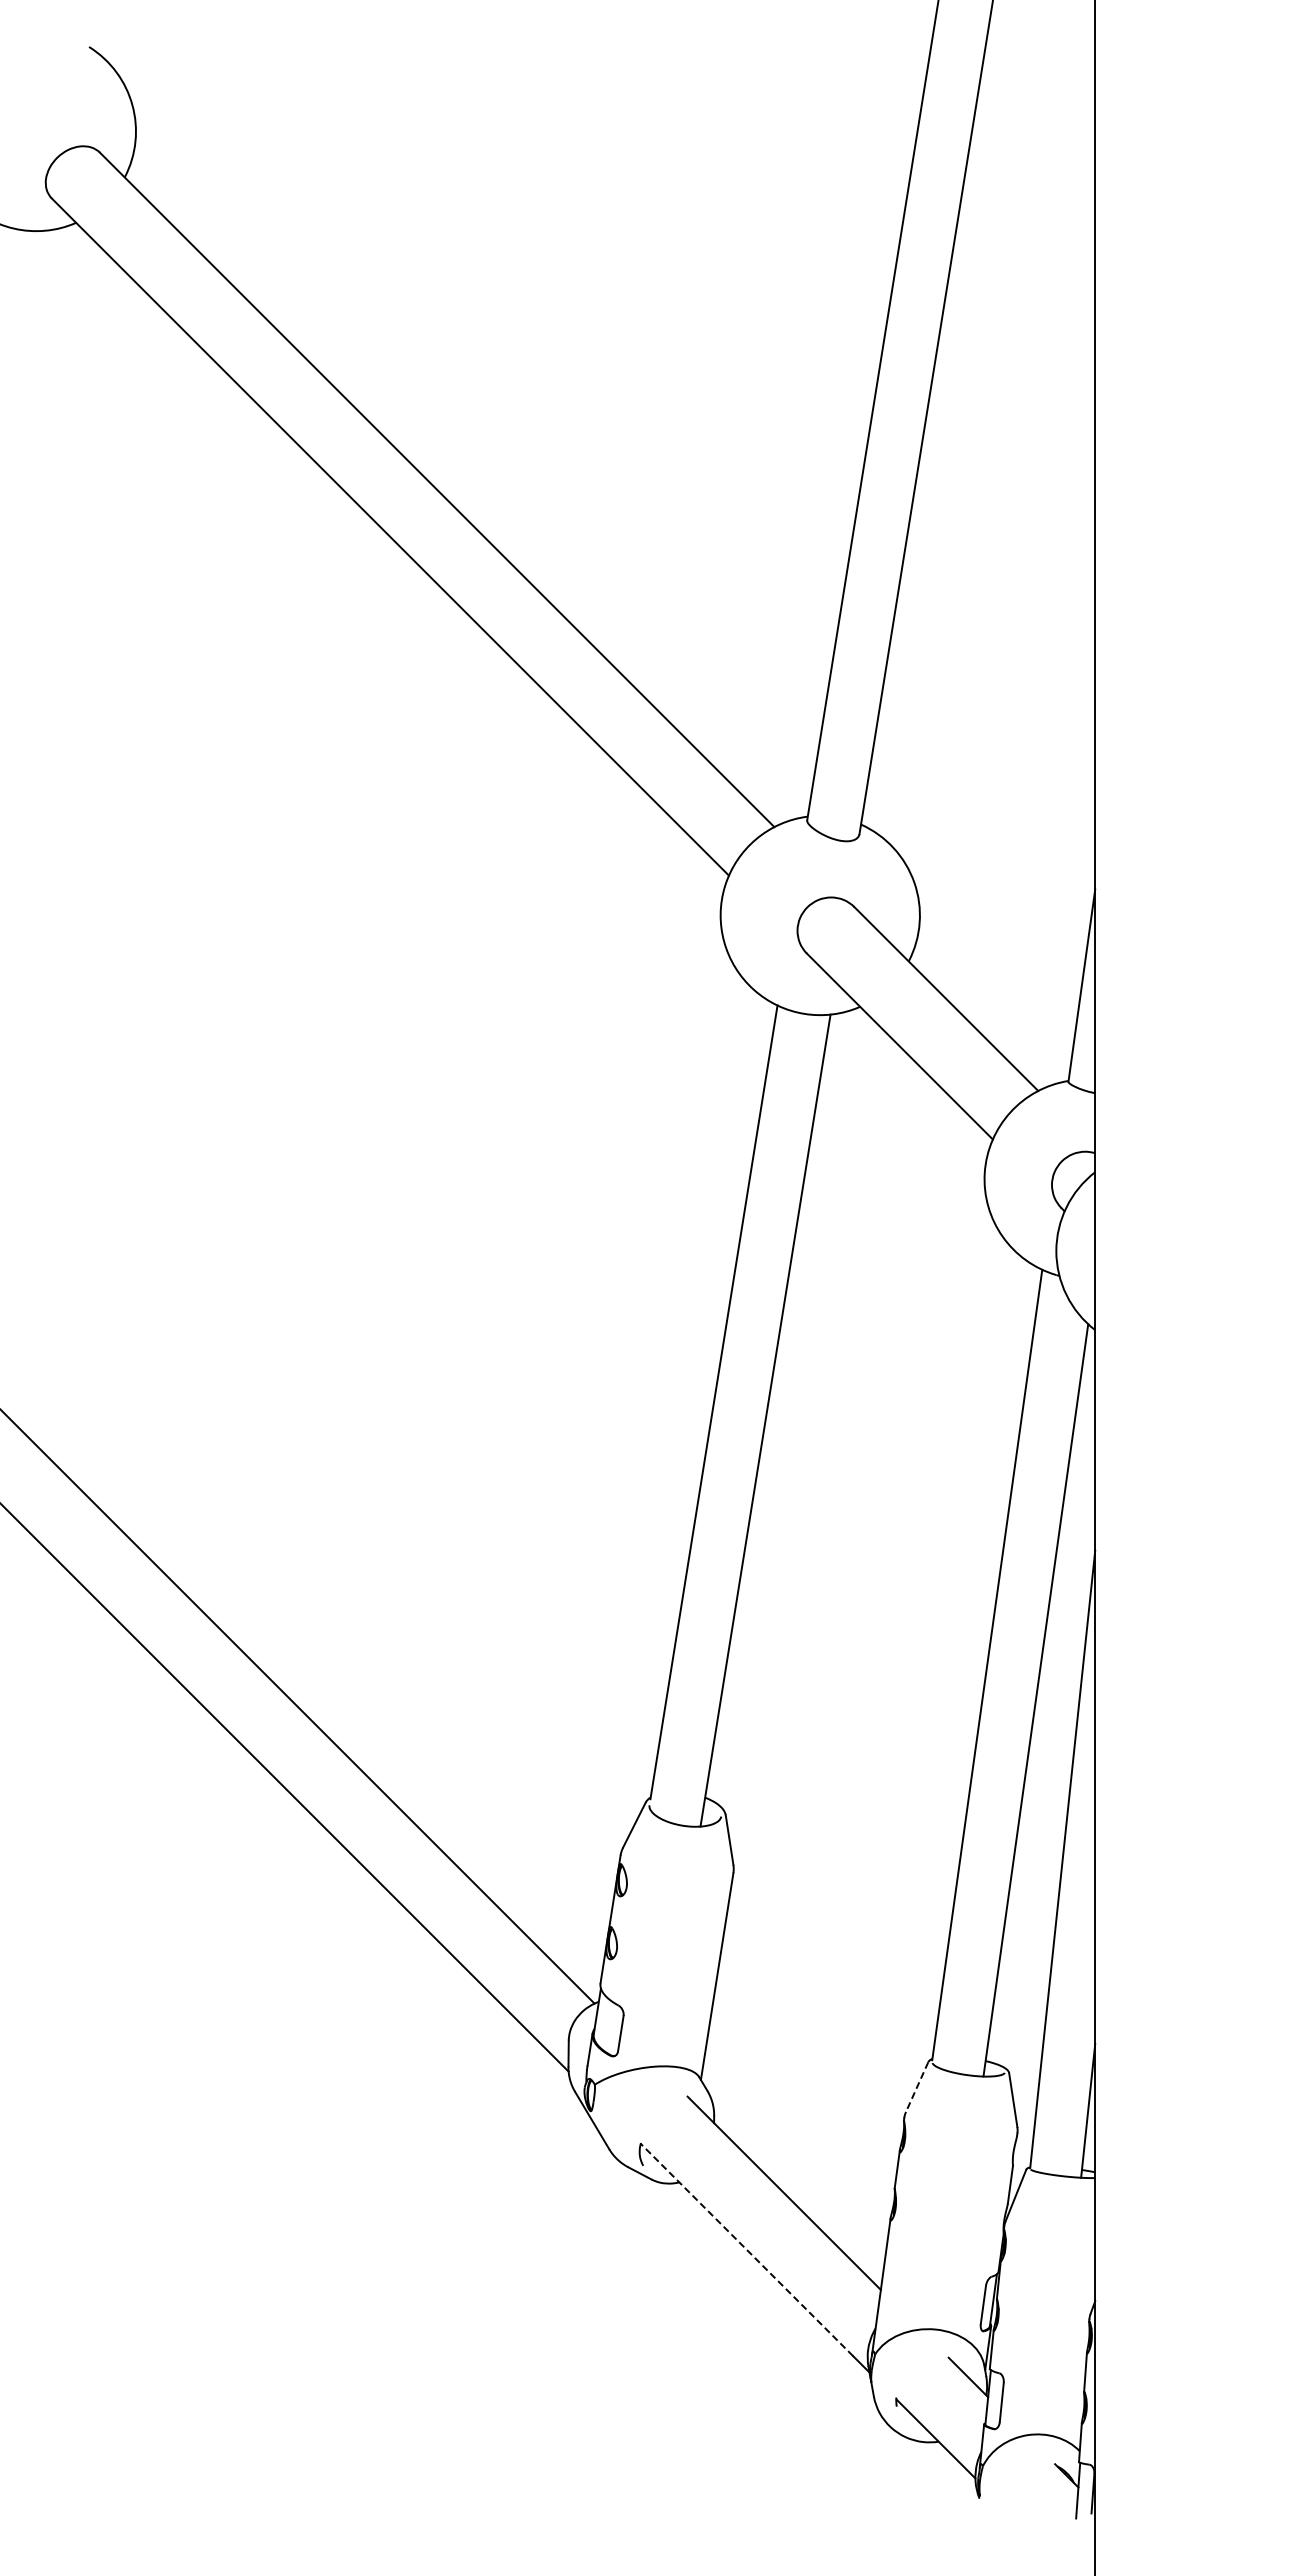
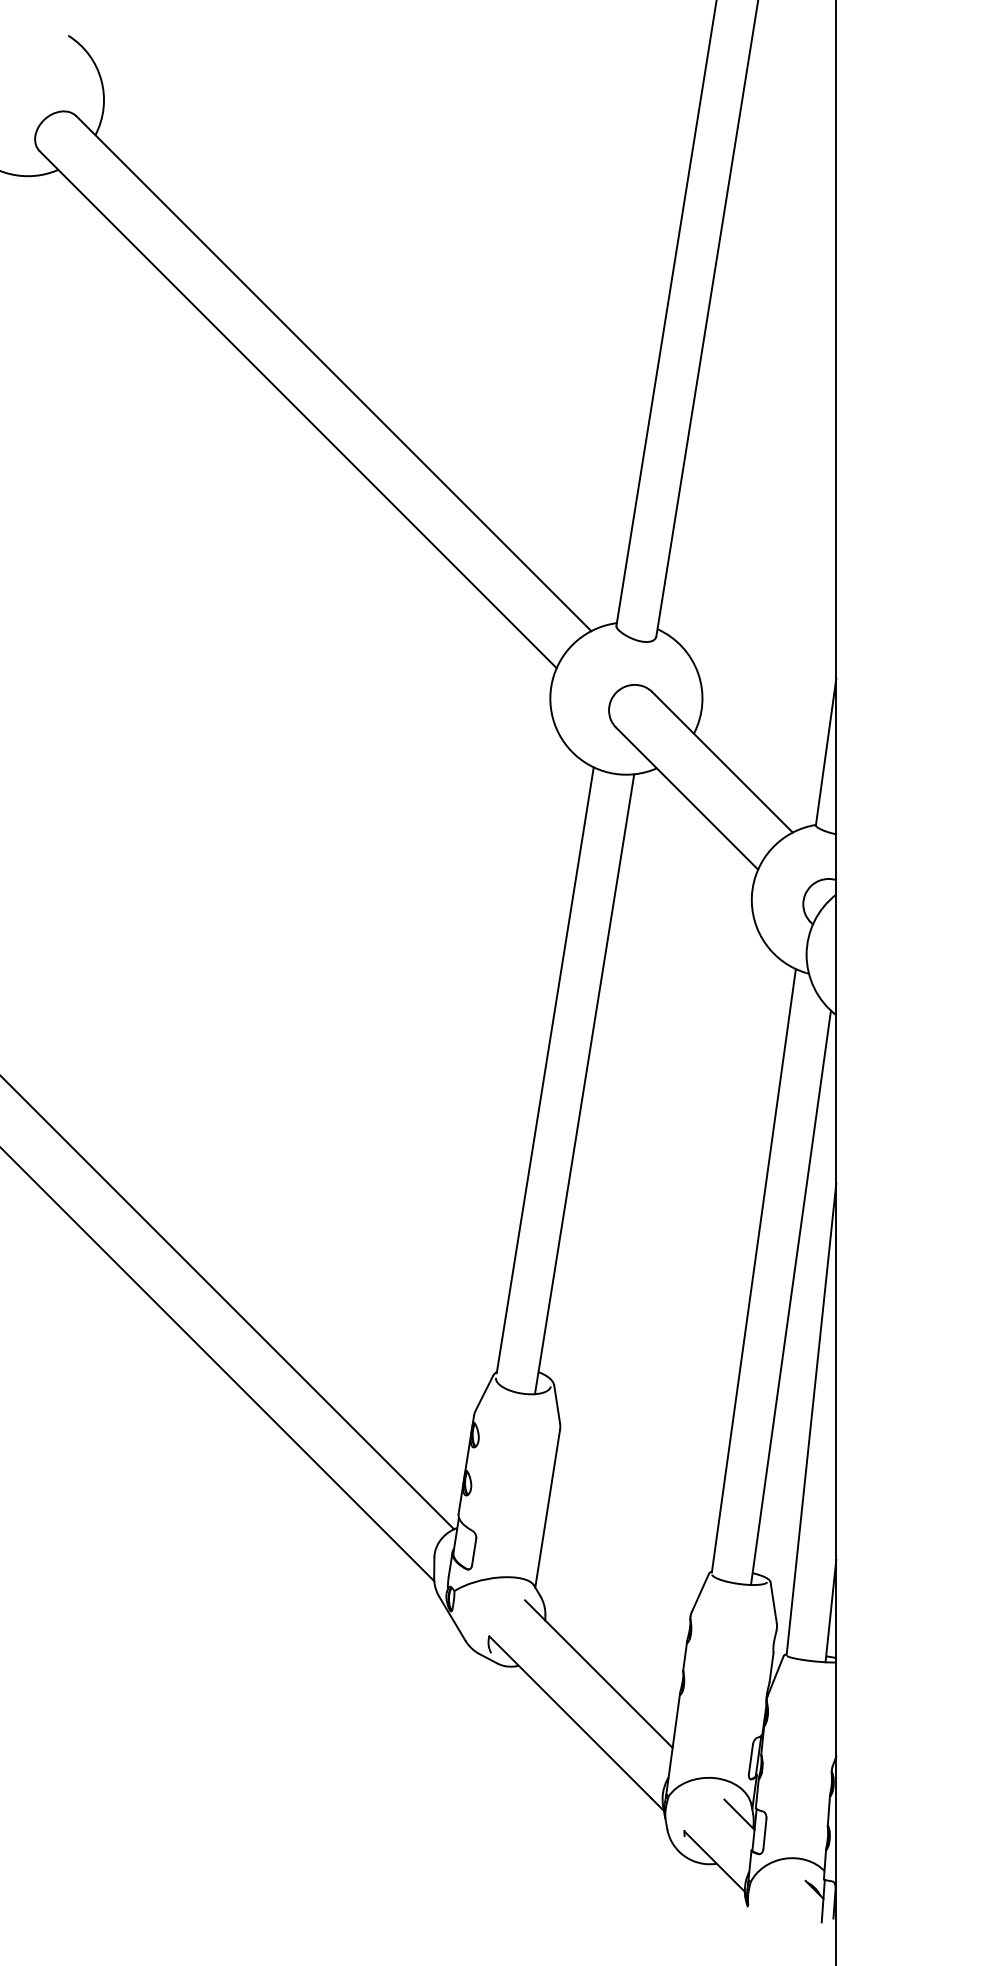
line: (916, 2087) -> (699, 1593), dashed -> solid
line: (746, 2249) -> (570, 1717), dashed -> solid

